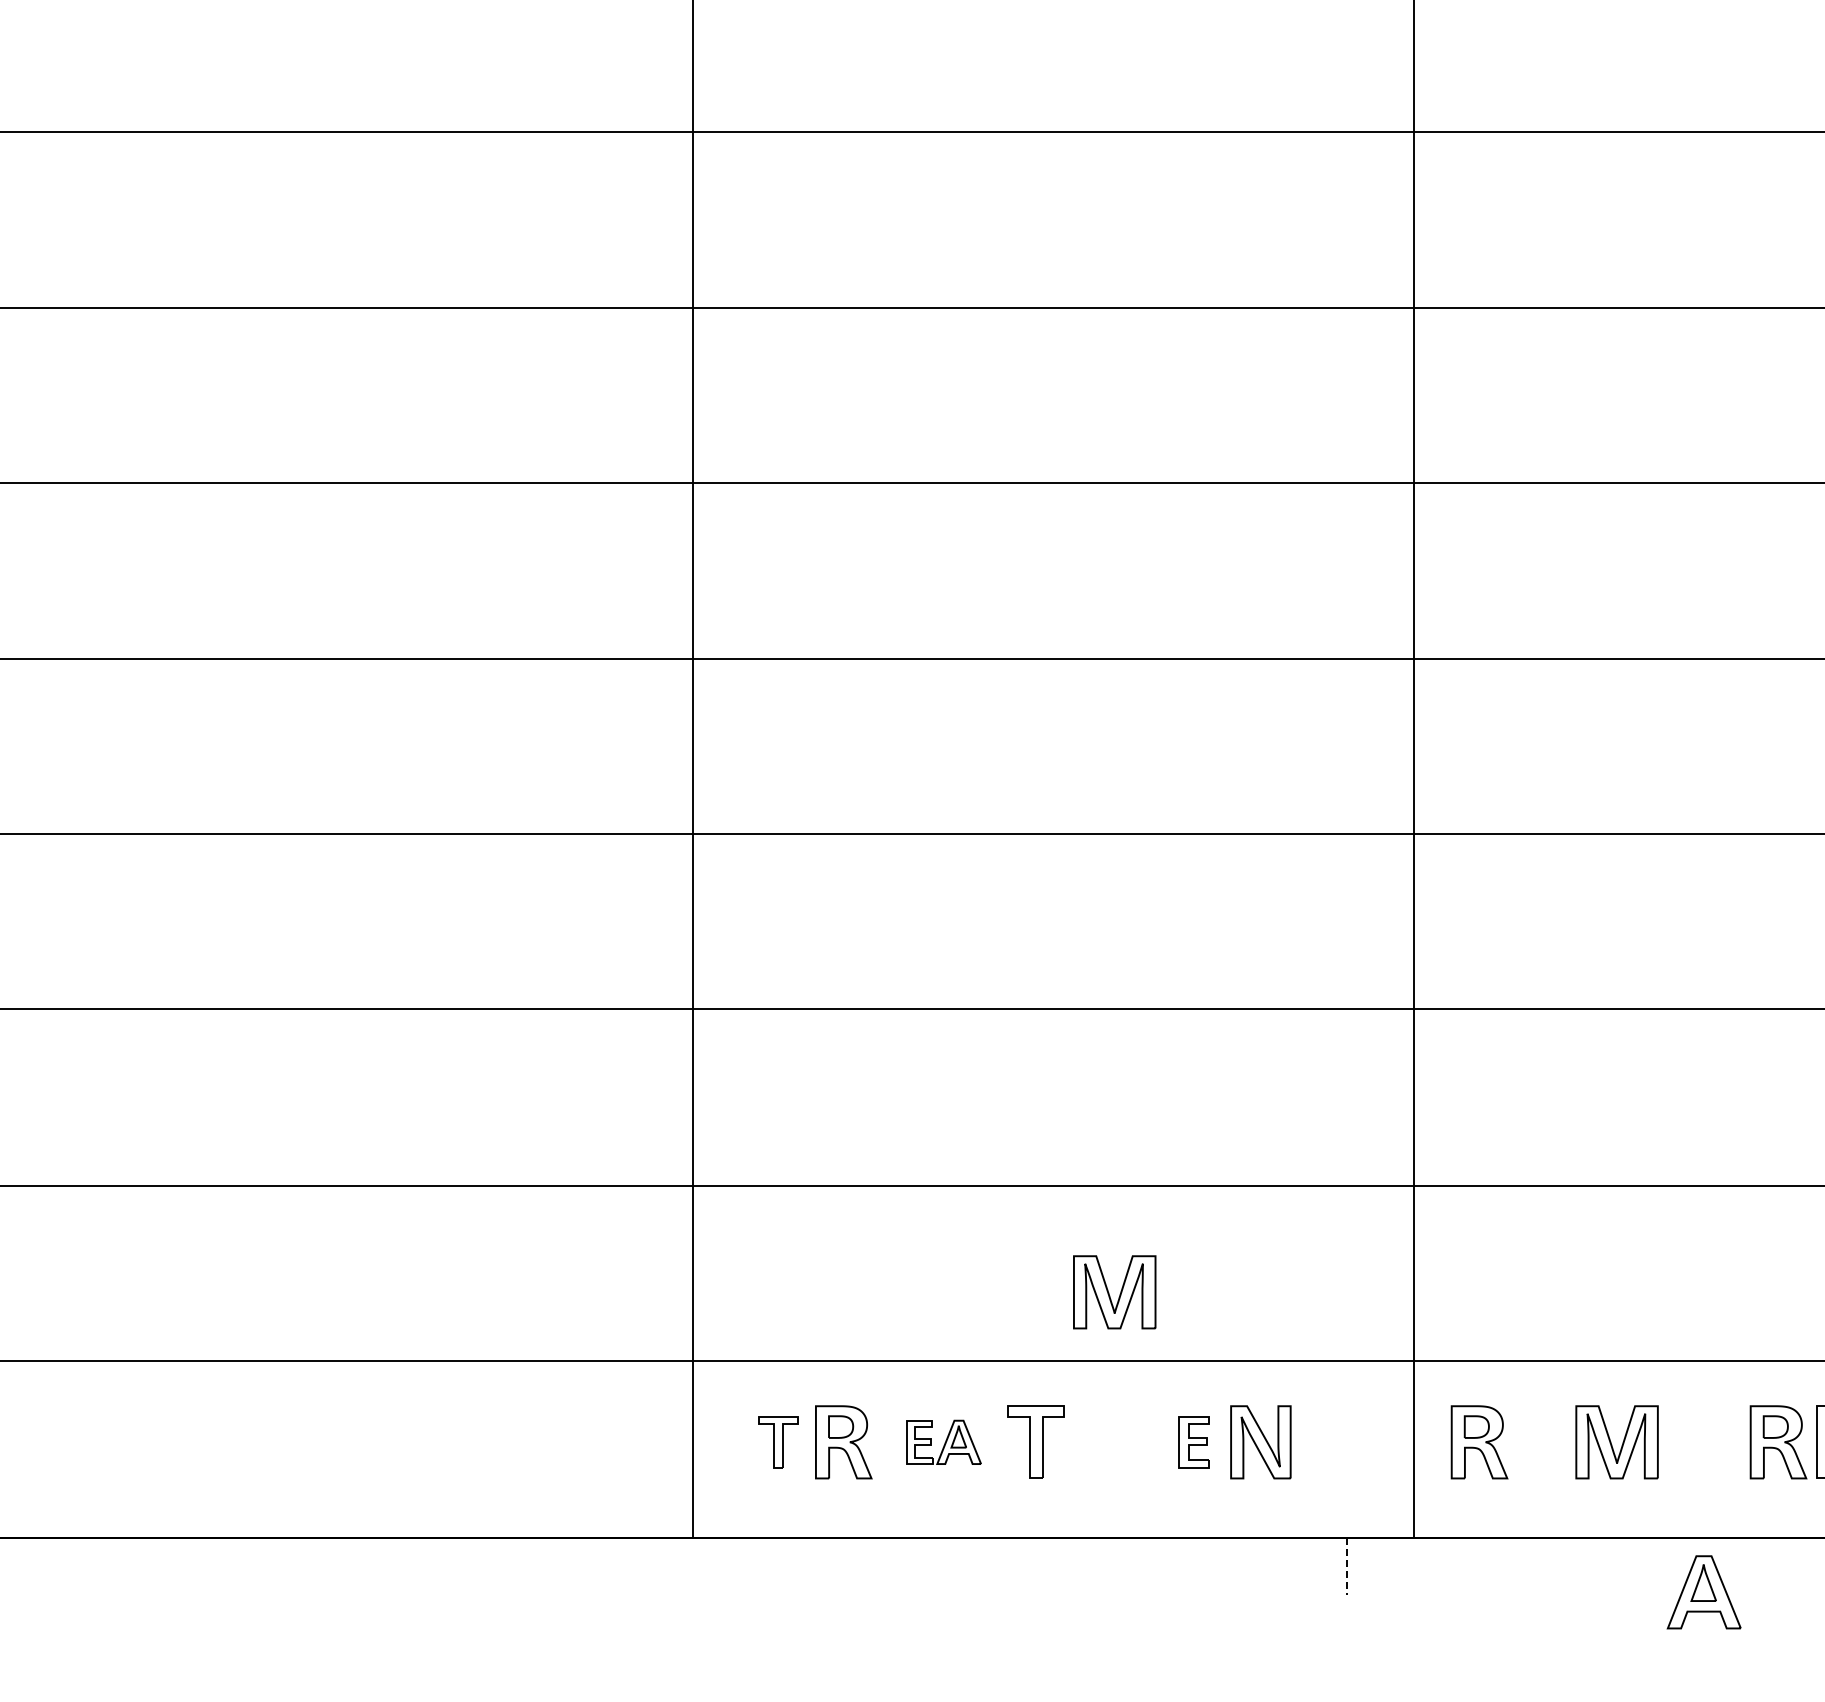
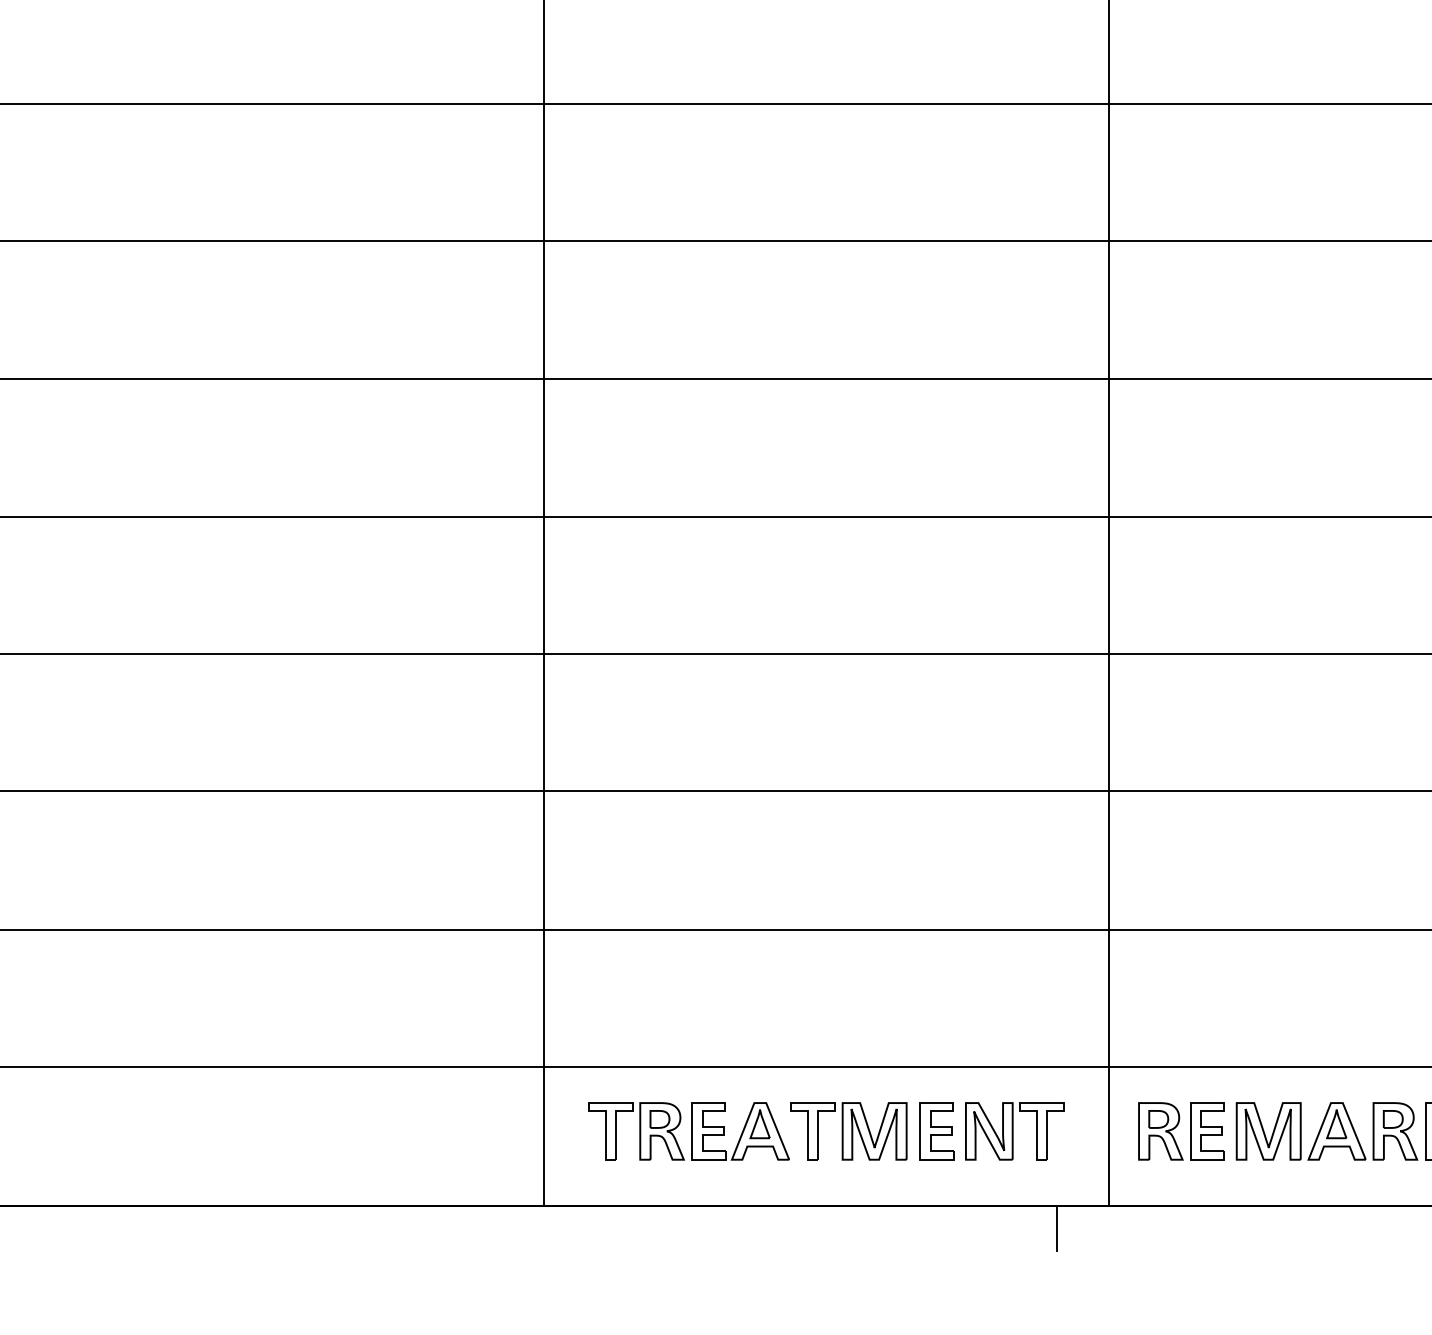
part: (1114, 1292) -> (874, 1131), moved
part: (777, 1441) -> (610, 1130), size x1.43
part: (1194, 1441) -> (937, 1130), size x1.43
part: (1327, 1441) -> (1041, 1130), added
part: (1539, 1441) -> (1207, 1130), added
part: (943, 1442) -> (740, 1131), size x1.67
line: (1346, 1566) -> (1056, 1228), dashed -> solid
part: (1703, 1592) -> (1336, 1131), moved

